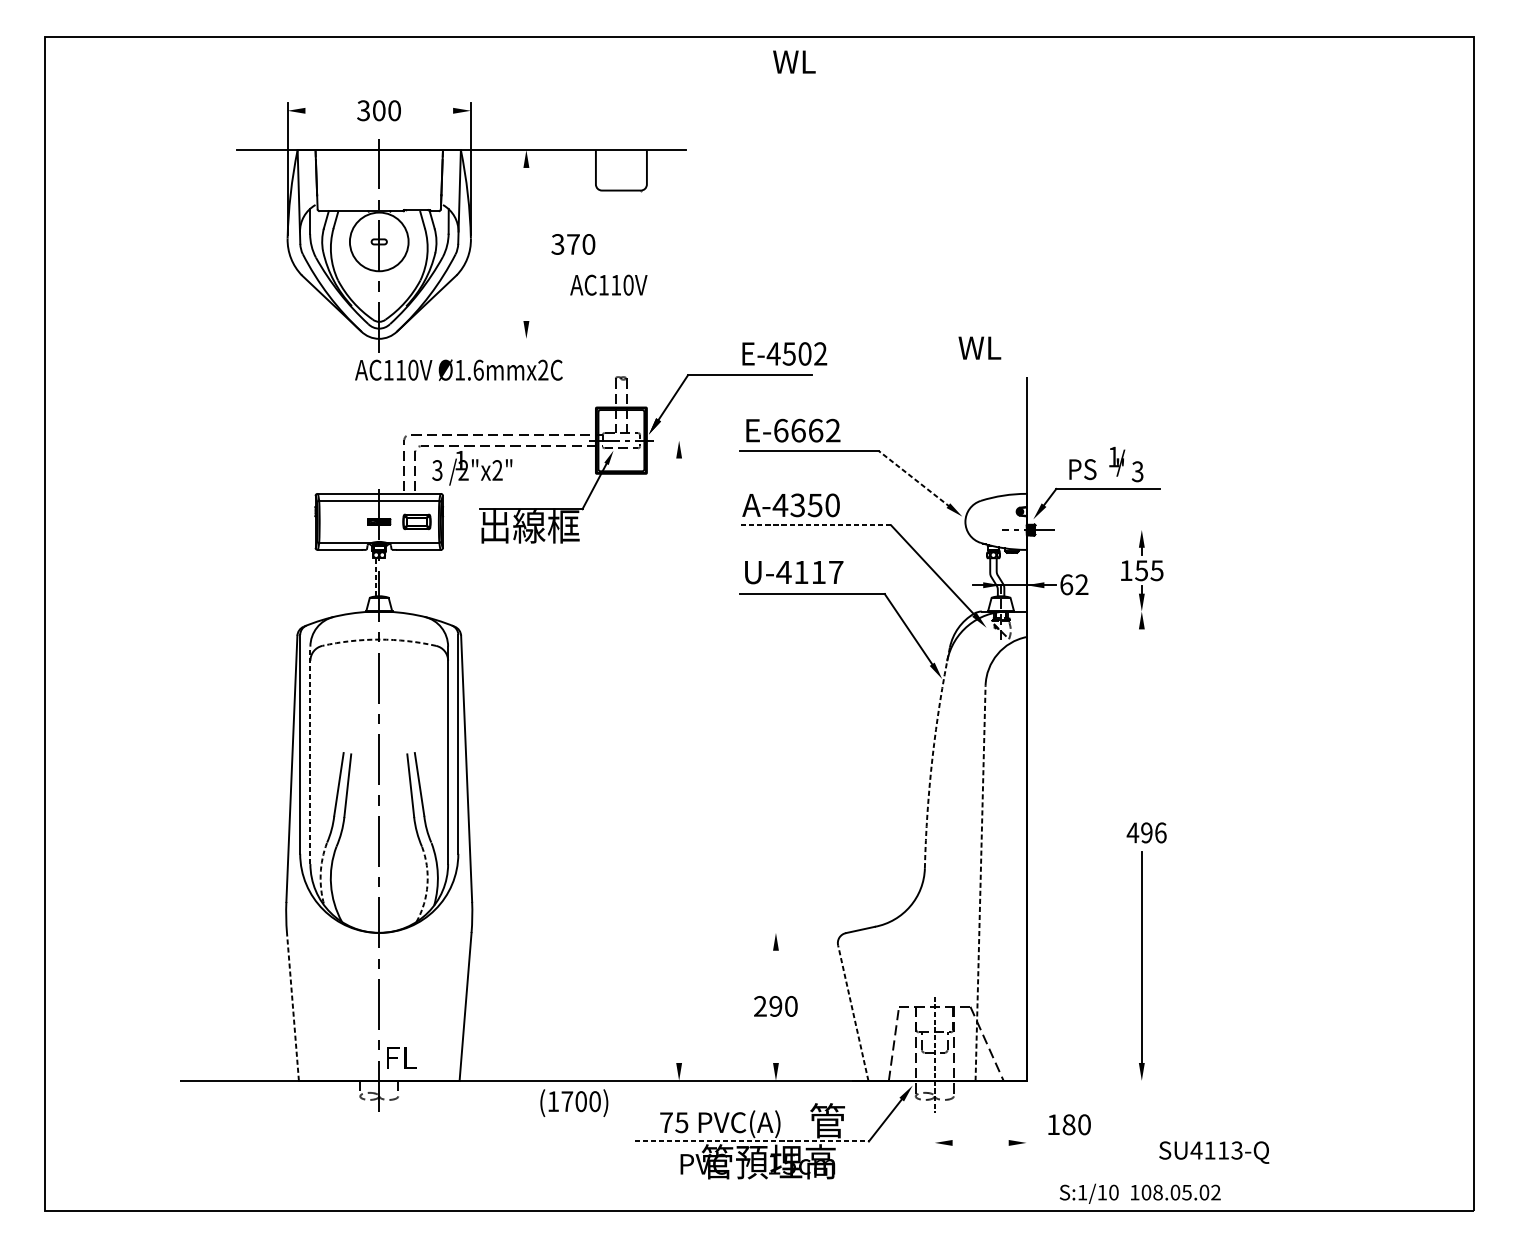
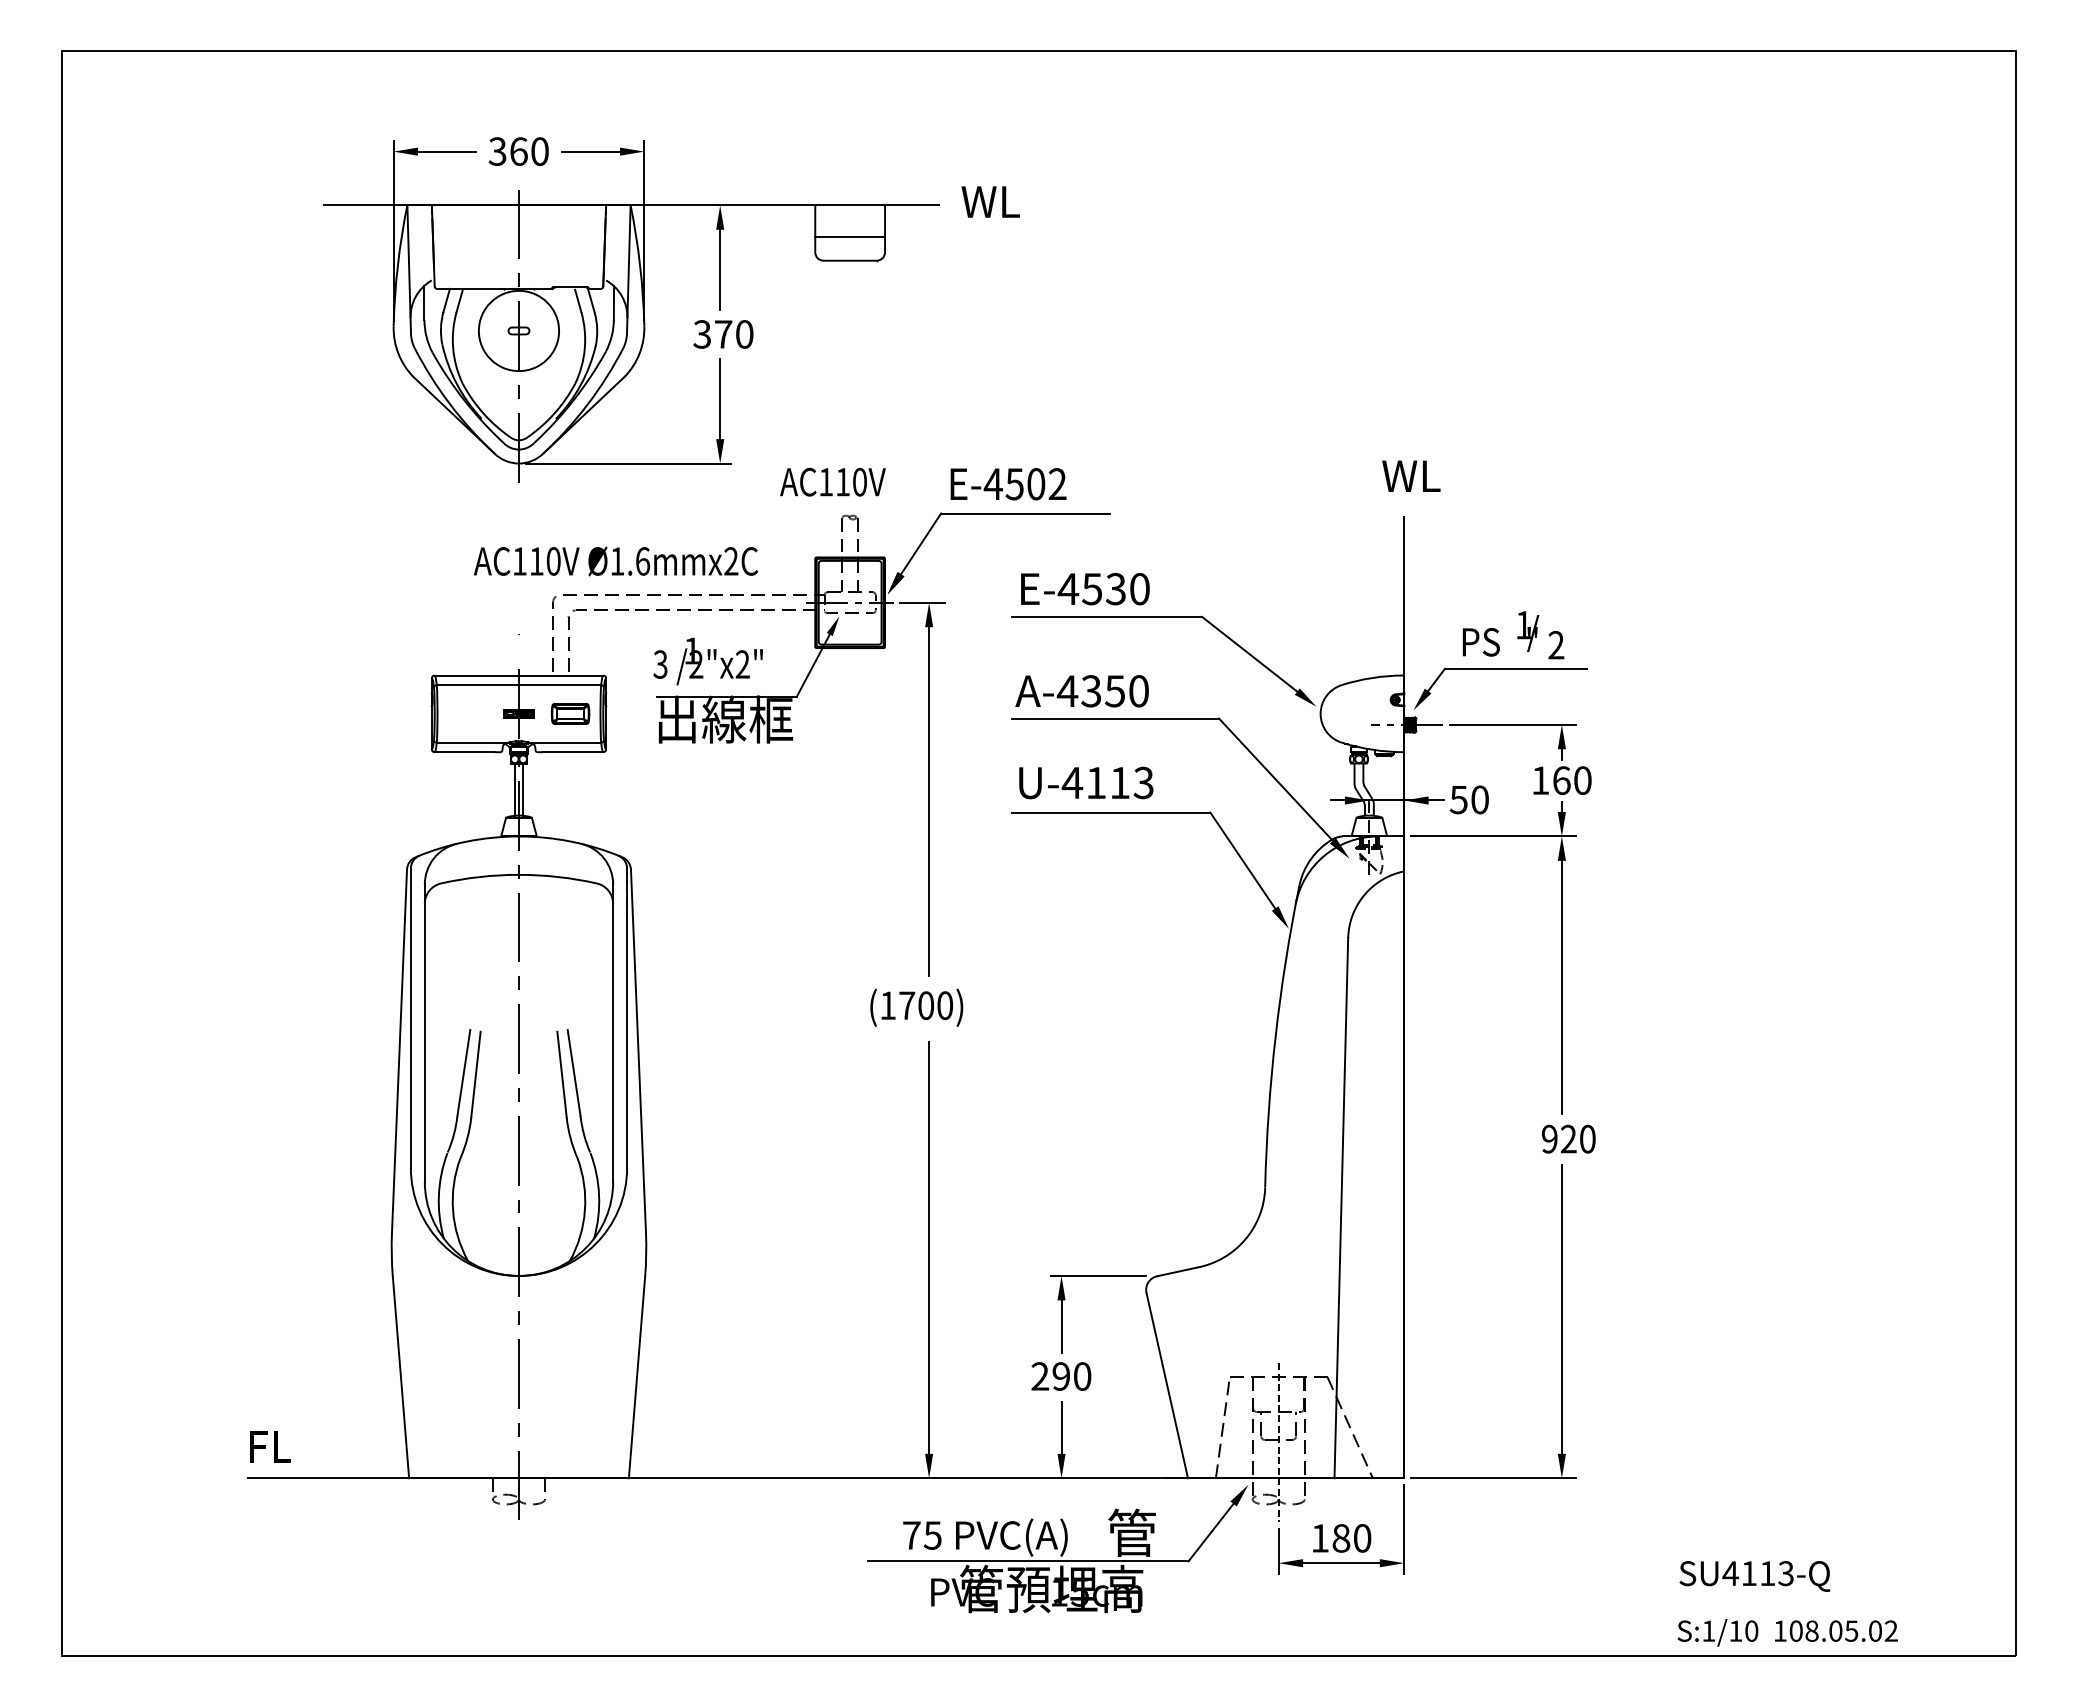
text: (794, 61) -> (990, 201), moved
line: (326, 110) -> (447, 151), added
text: (378, 110) -> (518, 151), 300 -> 360
line: (431, 110) -> (590, 151), added
line: (621, 172) -> (850, 236), added
line: (526, 196) -> (720, 269), added
text: (573, 244) -> (723, 334), moved
text: (608, 284) -> (832, 481), moved
line: (526, 291) -> (720, 398), added
line: (458, 338) -> (627, 463), added
text: (979, 347) -> (1411, 475), moved
text: (784, 354) -> (1008, 484), moved
text: (458, 370) -> (615, 561), moved
text: (806, 430) -> (1103, 589), E-6662 -> E-4530
line: (674, 440) -> (922, 602), added
text: (471, 468) -> (707, 661), moved
text: (1137, 471) -> (1556, 645), 3 -> 2
line: (914, 479) -> (1250, 655), dashed -> solid
line: (815, 525) -> (1115, 718), dashed -> solid
line: (1105, 529) -> (1512, 724), added
text: (1148, 570) -> (1571, 780), 155 -> 160
text: (835, 572) -> (1143, 782), U-4117 -> U-4113
line: (375, 577) -> (514, 789), dashed -> solid
line: (382, 577) -> (523, 789), added
line: (679, 584) -> (929, 799), added
text: (1073, 584) -> (1468, 799), 62 -> 50
line: (1091, 611) -> (1493, 836), added
arc: (378, 639) -> (518, 874), dashed -> solid
line: (1141, 721) -> (1561, 987), added
line: (310, 755) -> (424, 1033), dashed -> solid
arc: (932, 757) -> (1275, 1035), dashed -> solid
text: (1146, 832) -> (1568, 1138), 496 -> 920
arc: (320, 874) -> (438, 1195), dashed -> solid
line: (980, 882) -> (1341, 1207), dashed -> solid
arc: (427, 885) -> (584, 1210), dashed -> solid
line: (679, 915) -> (929, 1252), added
line: (803, 932) -> (1098, 1275), added
line: (775, 969) -> (1061, 1326), added
line: (292, 1006) -> (400, 1376), dashed -> solid
line: (853, 1012) -> (1167, 1385), dashed -> solid
line: (775, 1043) -> (1061, 1427), added
text: (401, 1057) -> (270, 1446), moved
line: (1091, 1081) -> (1493, 1478), added
text: (574, 1102) -> (916, 1007), moved
line: (1026, 1118) -> (1404, 1529), added
text: (1069, 1124) -> (1342, 1538), moved
line: (934, 1133) -> (1278, 1550), added
line: (751, 1141) -> (1028, 1561), dashed -> solid
line: (980, 1143) -> (1341, 1563), added
text: (1213, 1152) -> (1754, 1576), moved
text: (1140, 1193) -> (1787, 1632), moved

